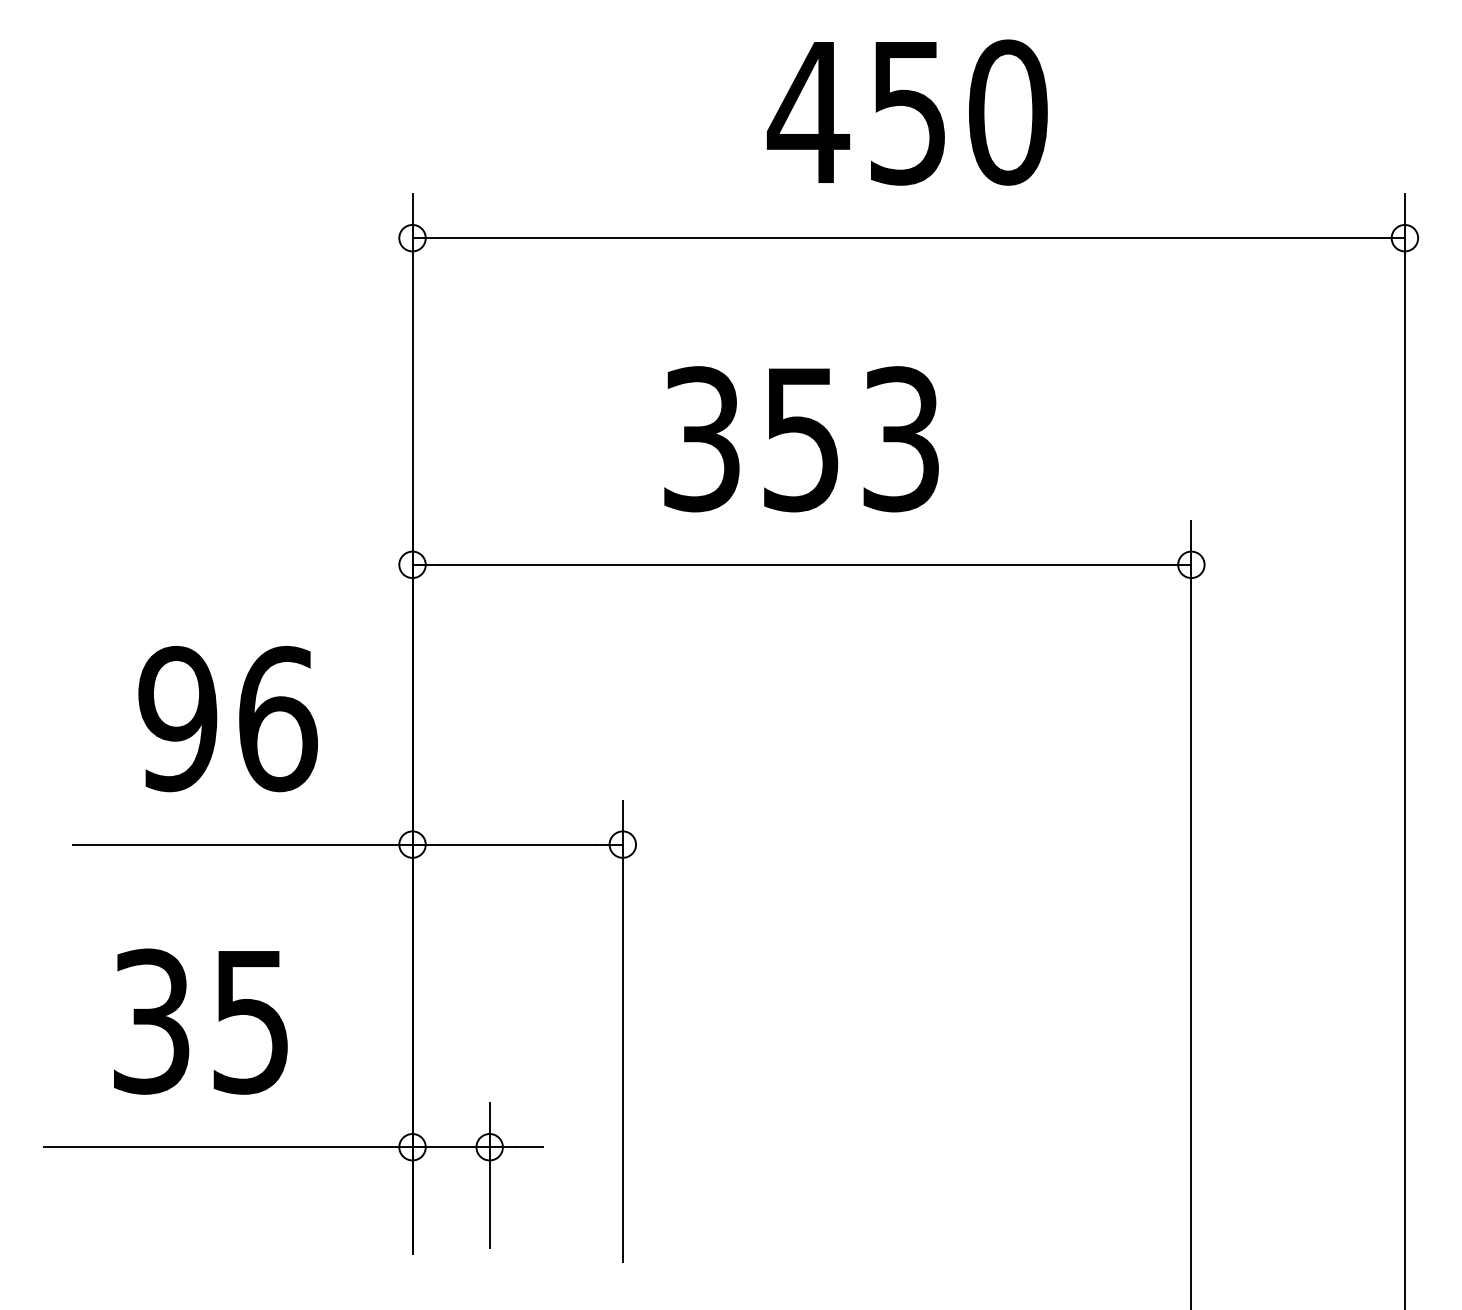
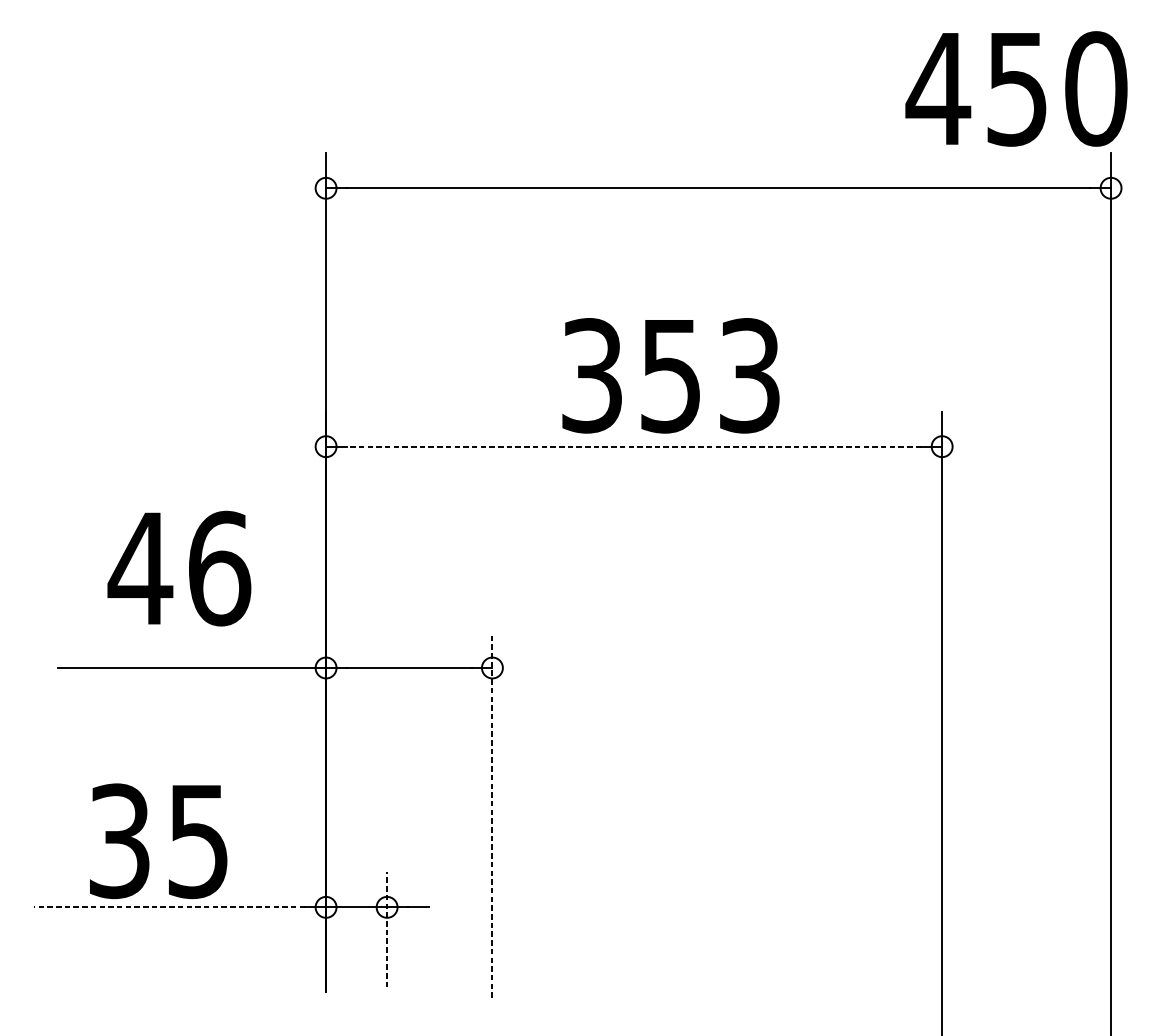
text: (907, 112) -> (1016, 88), moved
text: (801, 439) -> (670, 376), moved
line: (801, 564) -> (633, 446), solid -> dashed
text: (177, 719) -> (140, 569), 96 -> 46
text: (200, 1021) -> (158, 841), moved
line: (622, 1031) -> (492, 815), solid -> dashed
line: (214, 1147) -> (169, 907), solid -> dashed
line: (489, 1175) -> (386, 929), solid -> dashed

